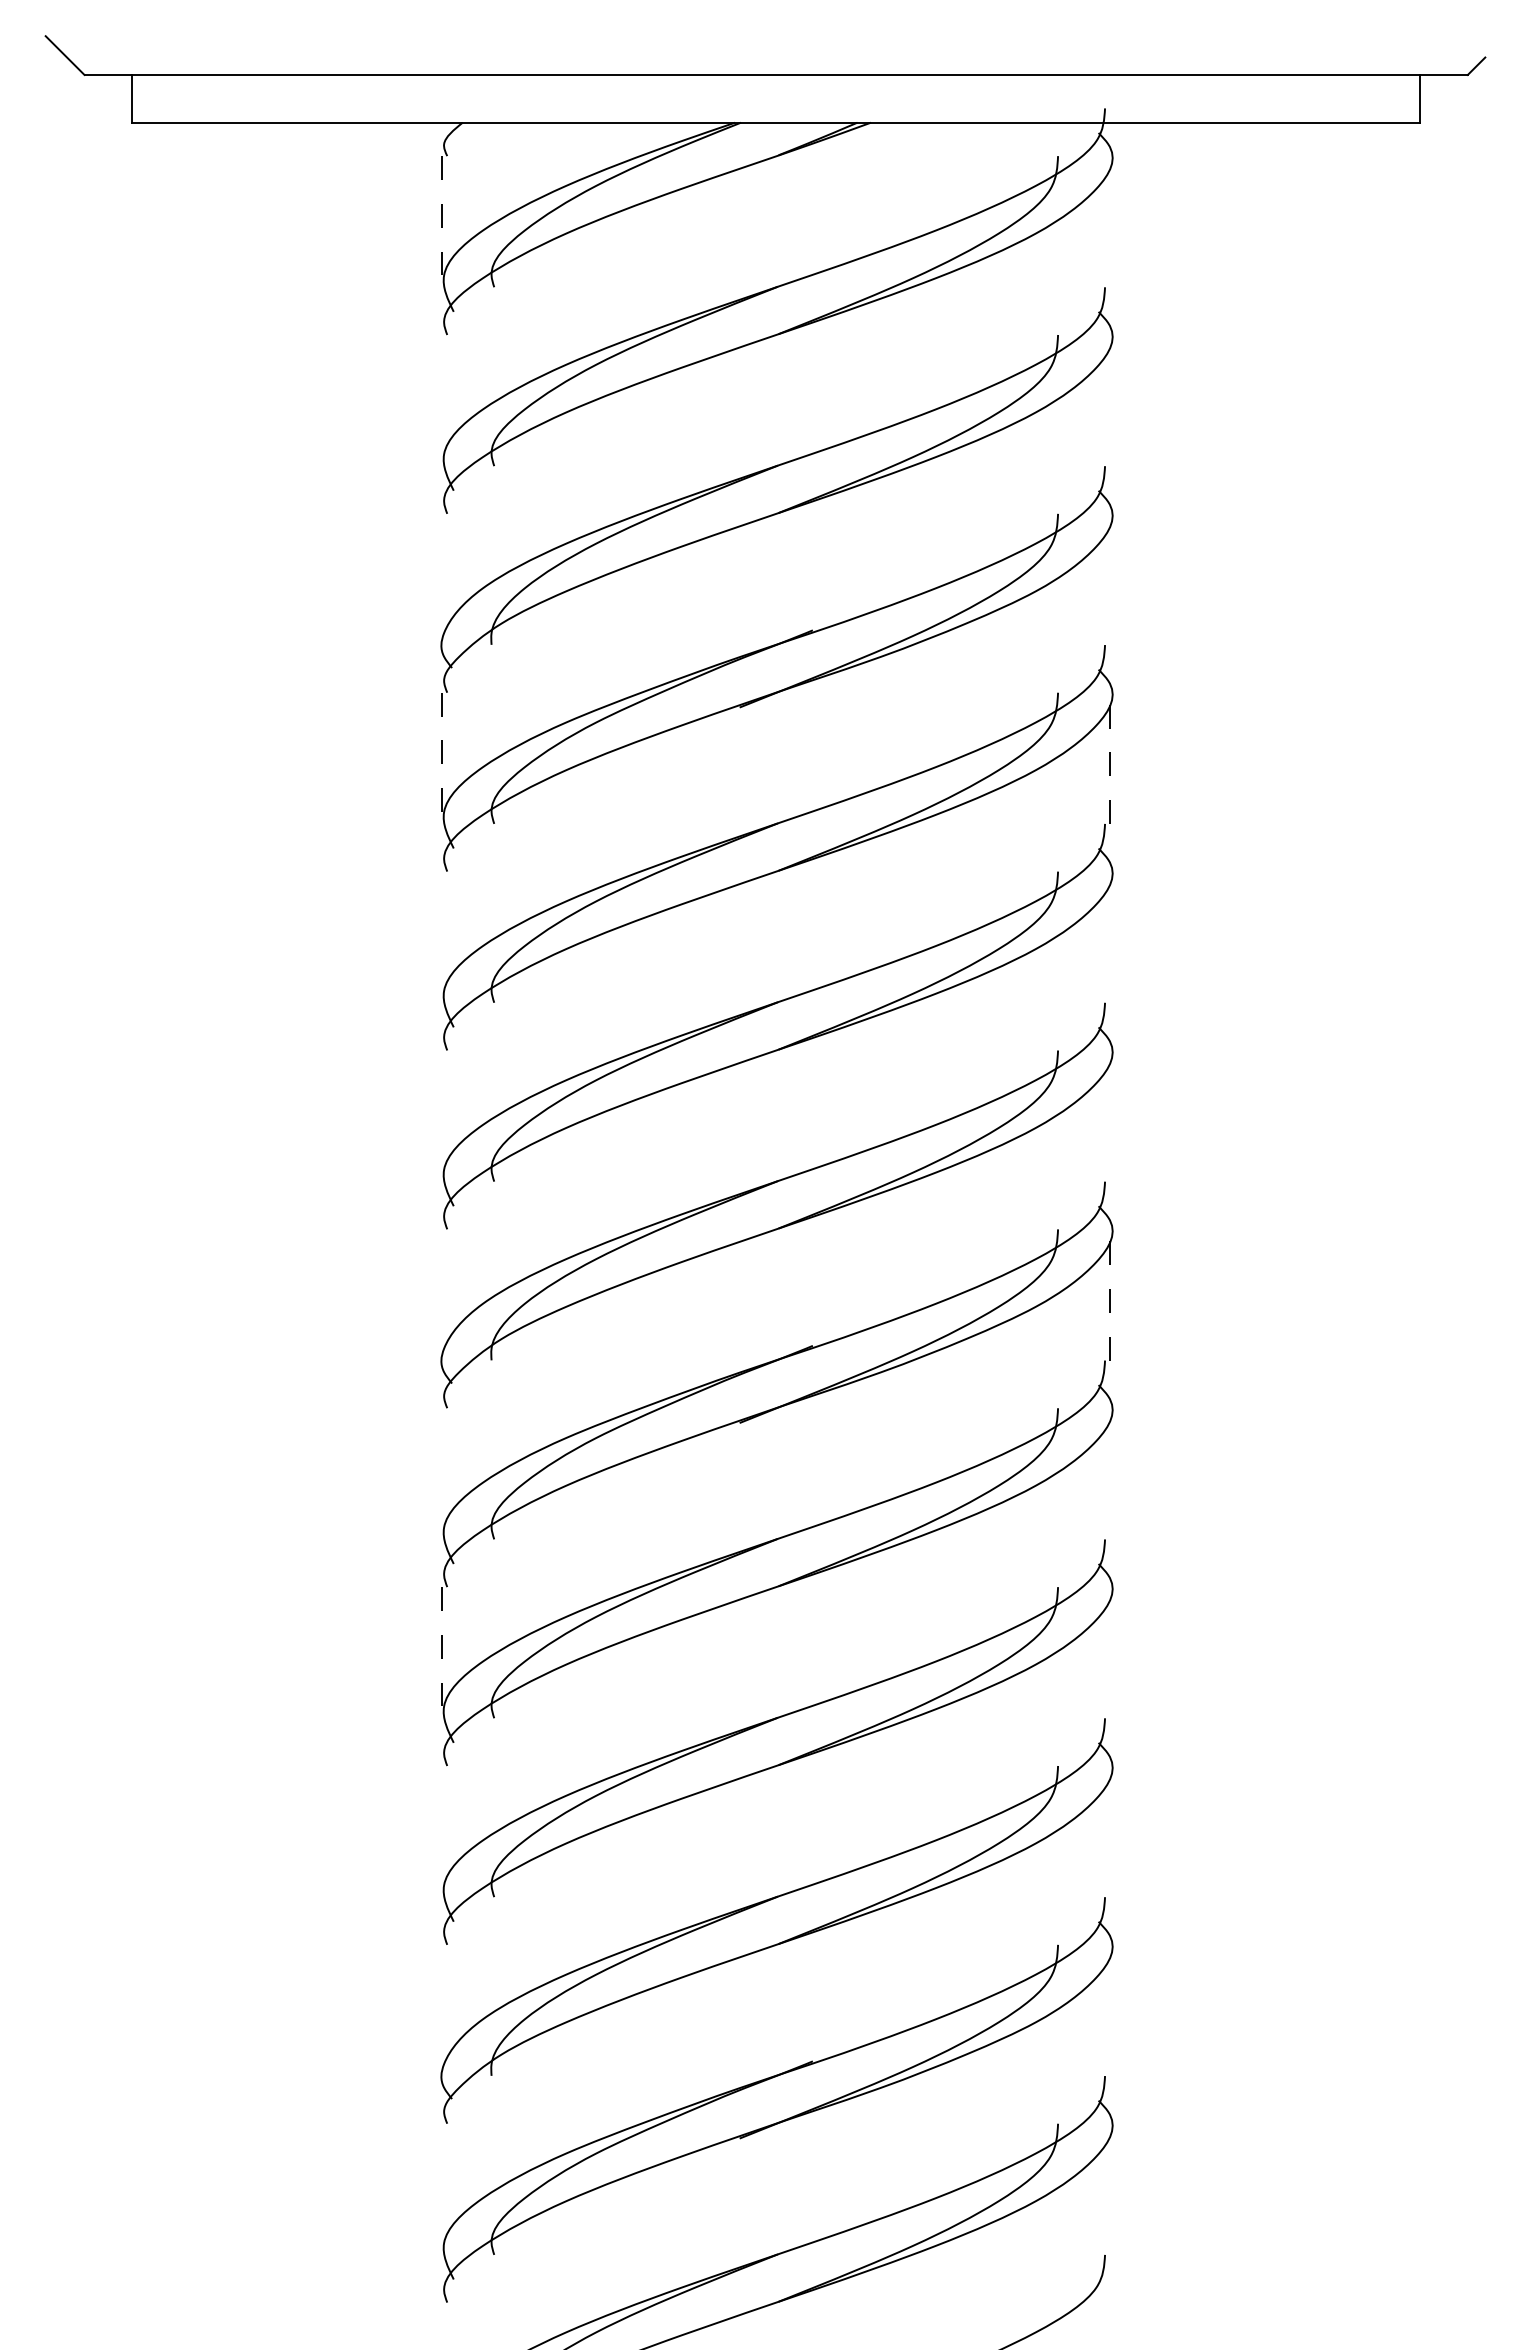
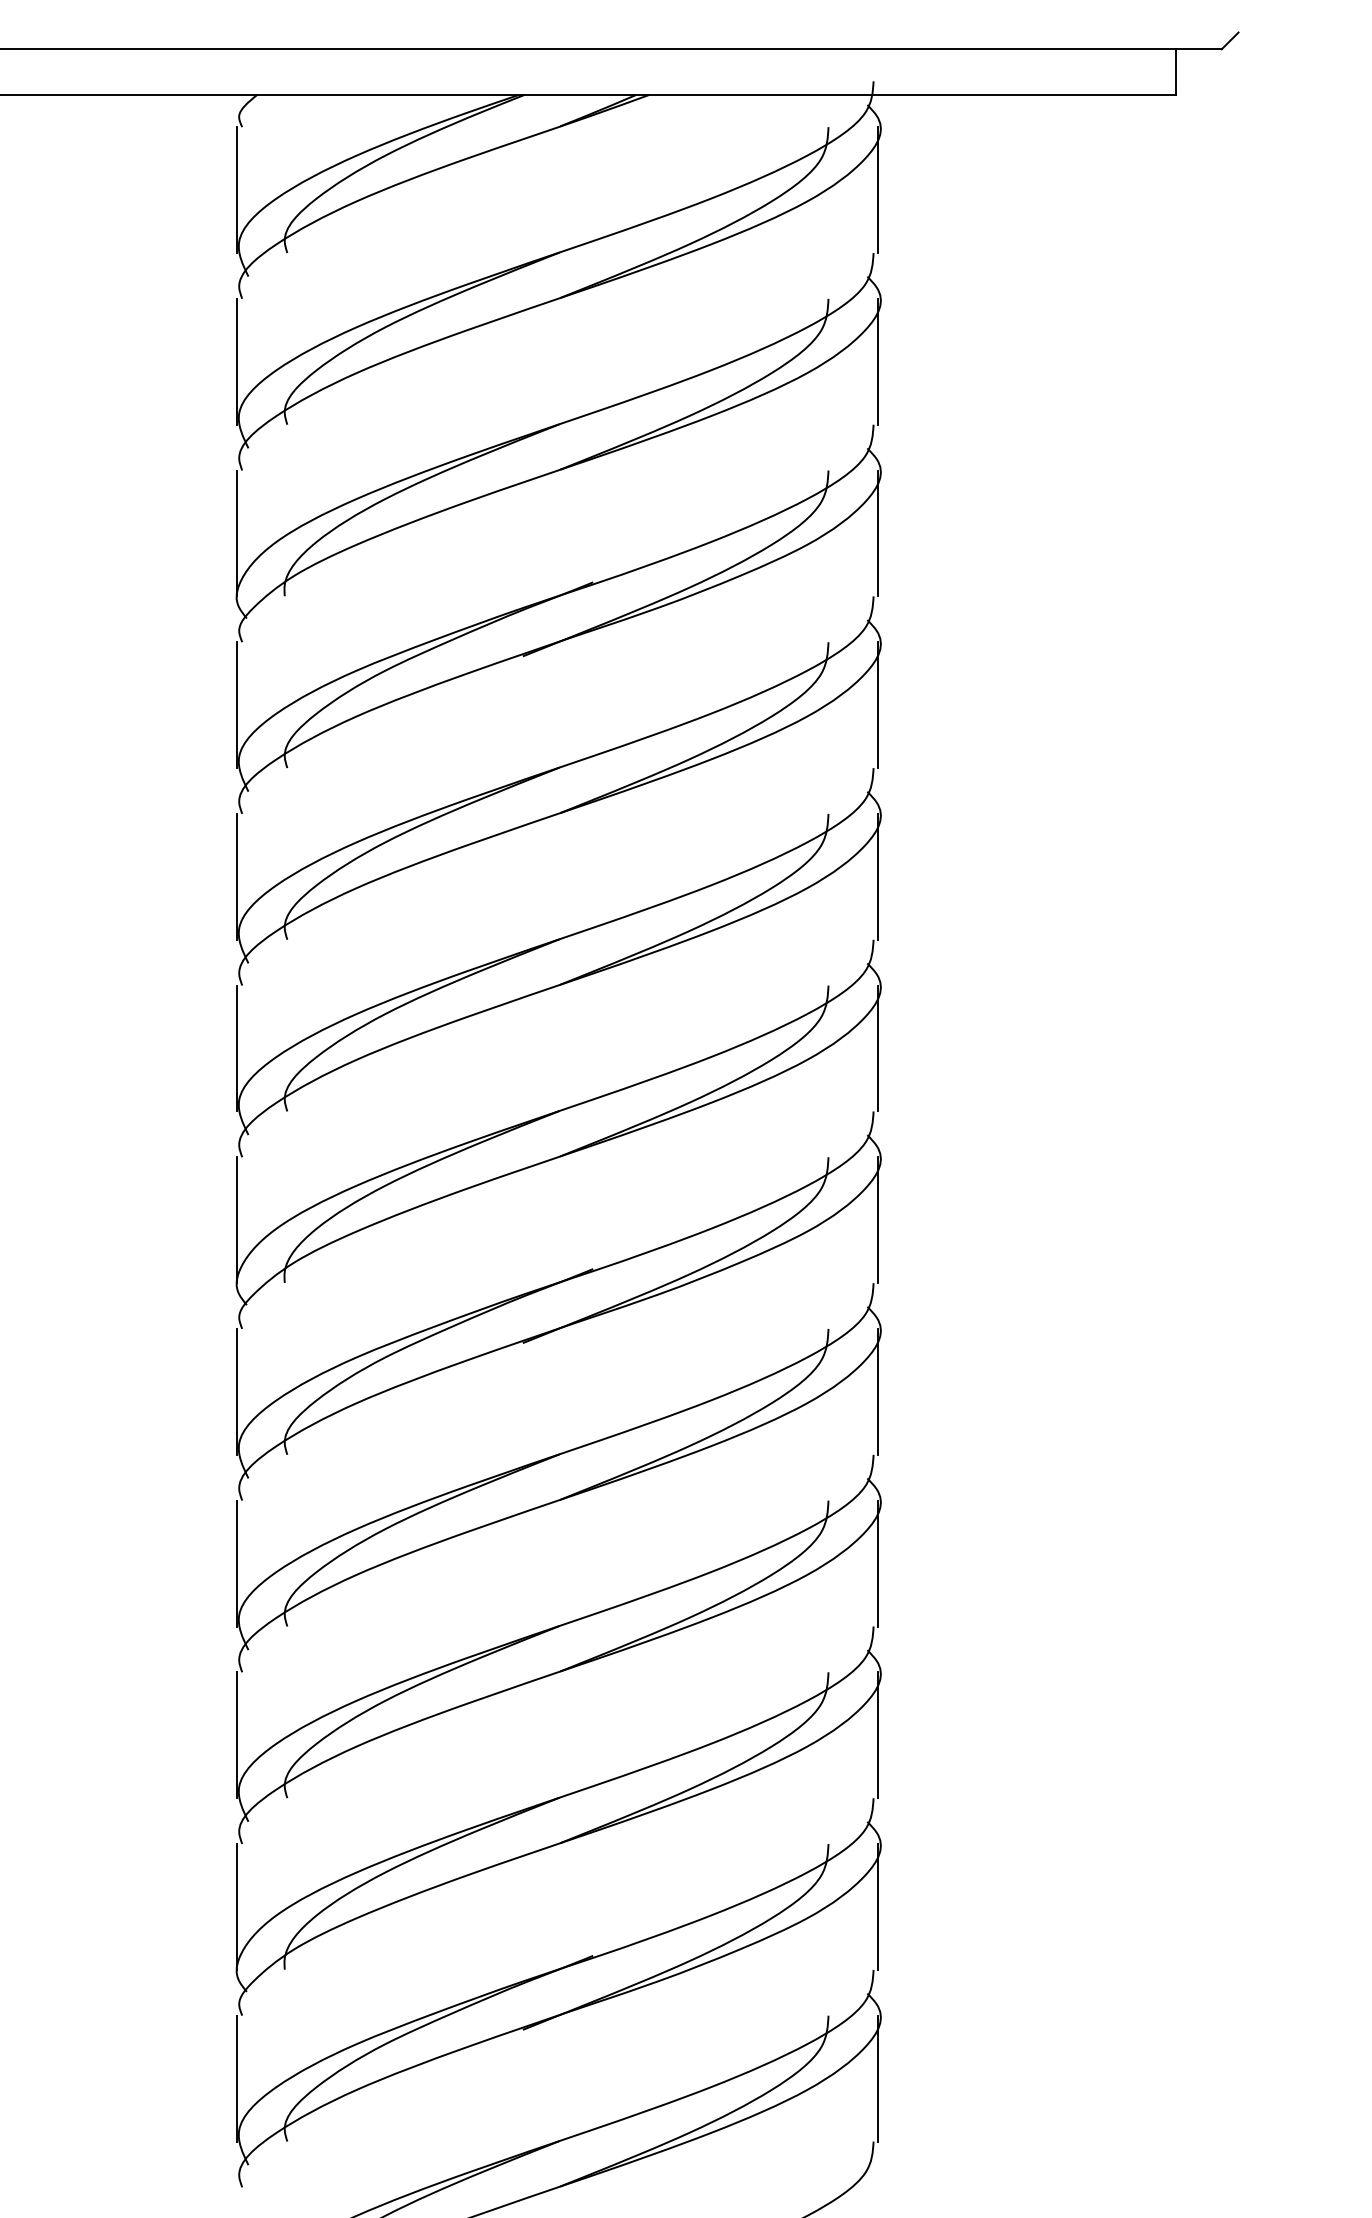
line: (442, 221) -> (237, 189), dashed -> solid
line: (1110, 221) -> (878, 189), added
line: (442, 400) -> (237, 361), added
line: (1110, 400) -> (878, 361), added
line: (442, 578) -> (237, 532), added
line: (1110, 579) -> (878, 533), added
line: (442, 758) -> (237, 705), dashed -> solid
line: (1110, 758) -> (878, 705), dashed -> solid
line: (442, 936) -> (237, 876), added
line: (1110, 936) -> (878, 876), added
line: (442, 1115) -> (237, 1047), added
line: (1110, 1115) -> (878, 1047), added
line: (442, 1294) -> (237, 1219), added
line: (1110, 1294) -> (878, 1219), dashed -> solid
line: (442, 1473) -> (237, 1391), added
line: (1110, 1473) -> (878, 1391), added
line: (442, 1652) -> (237, 1563), dashed -> solid
line: (1110, 1652) -> (878, 1563), added
line: (442, 1831) -> (237, 1735), added
line: (1110, 1831) -> (878, 1735), added
line: (442, 2009) -> (237, 1906), added
line: (1110, 2010) -> (878, 1906), added
line: (442, 2188) -> (237, 2077), added
line: (1110, 2188) -> (878, 2077), added

